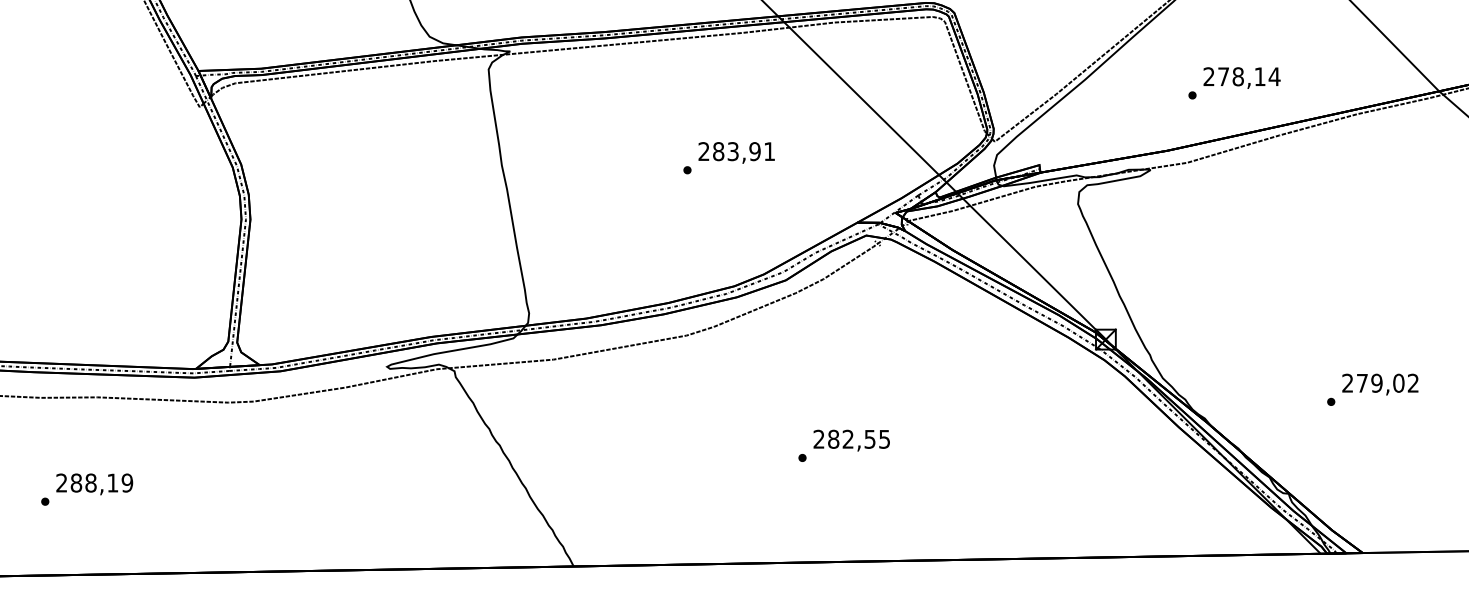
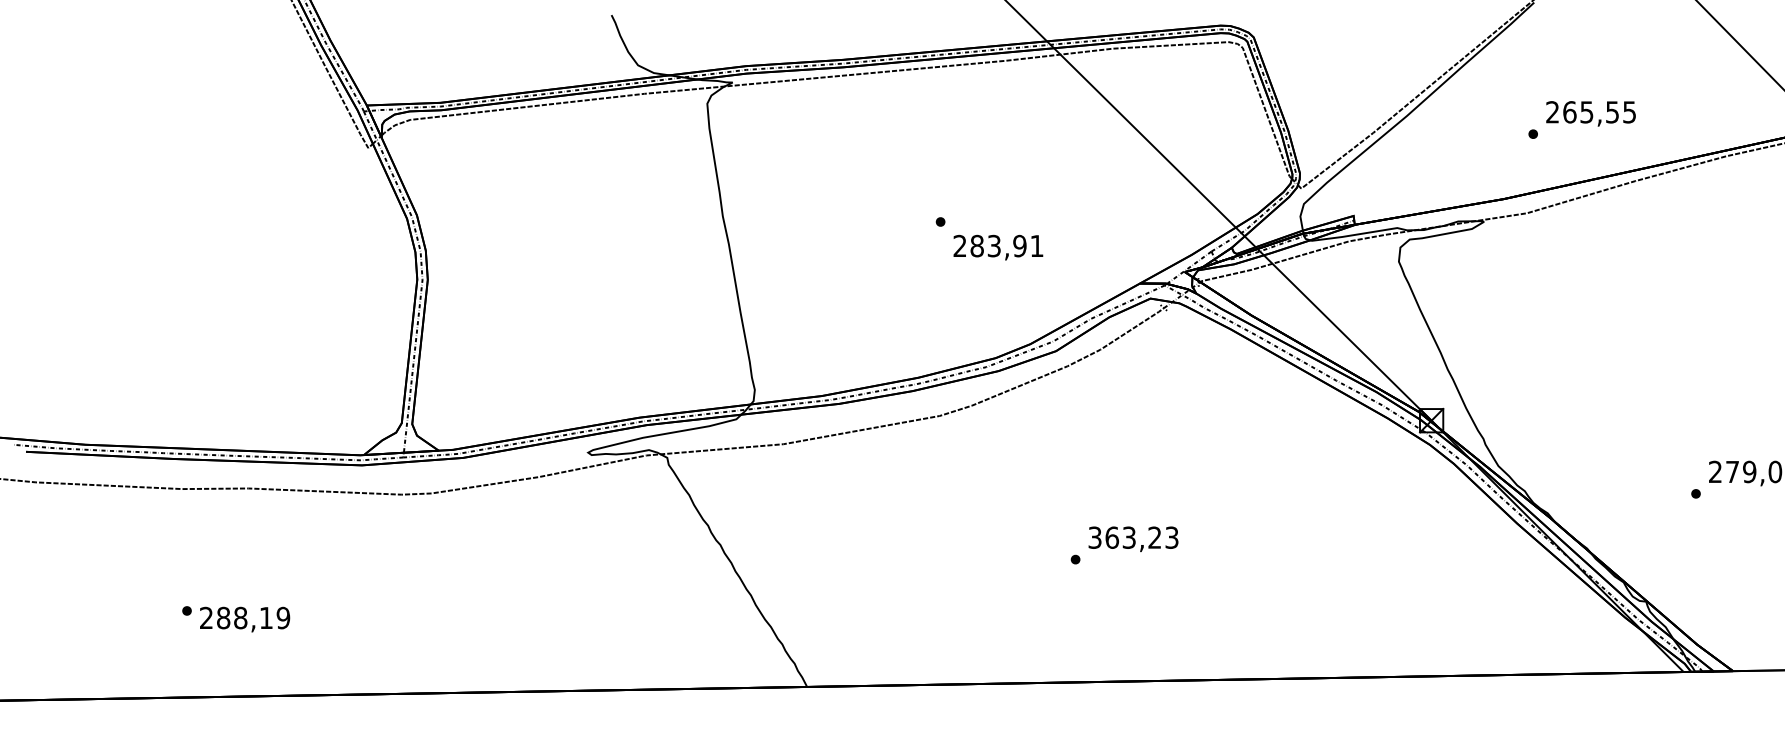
text: (1248, 76) -> (1599, 112), 278,14 -> 265,55
text: (736, 152) -> (998, 247), moved
text: (851, 439) -> (1133, 537), 282,55 -> 363,23
text: (95, 484) -> (245, 619), moved

